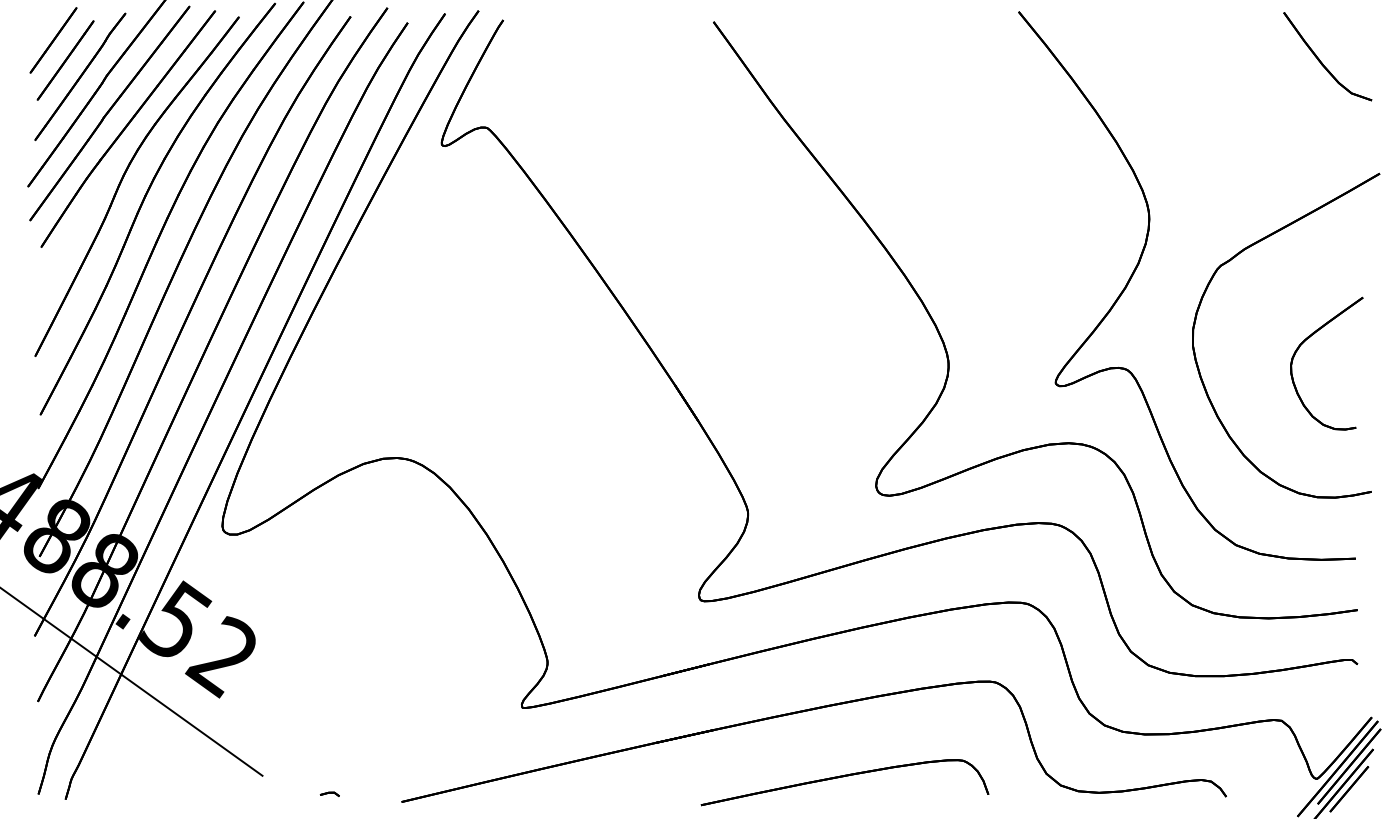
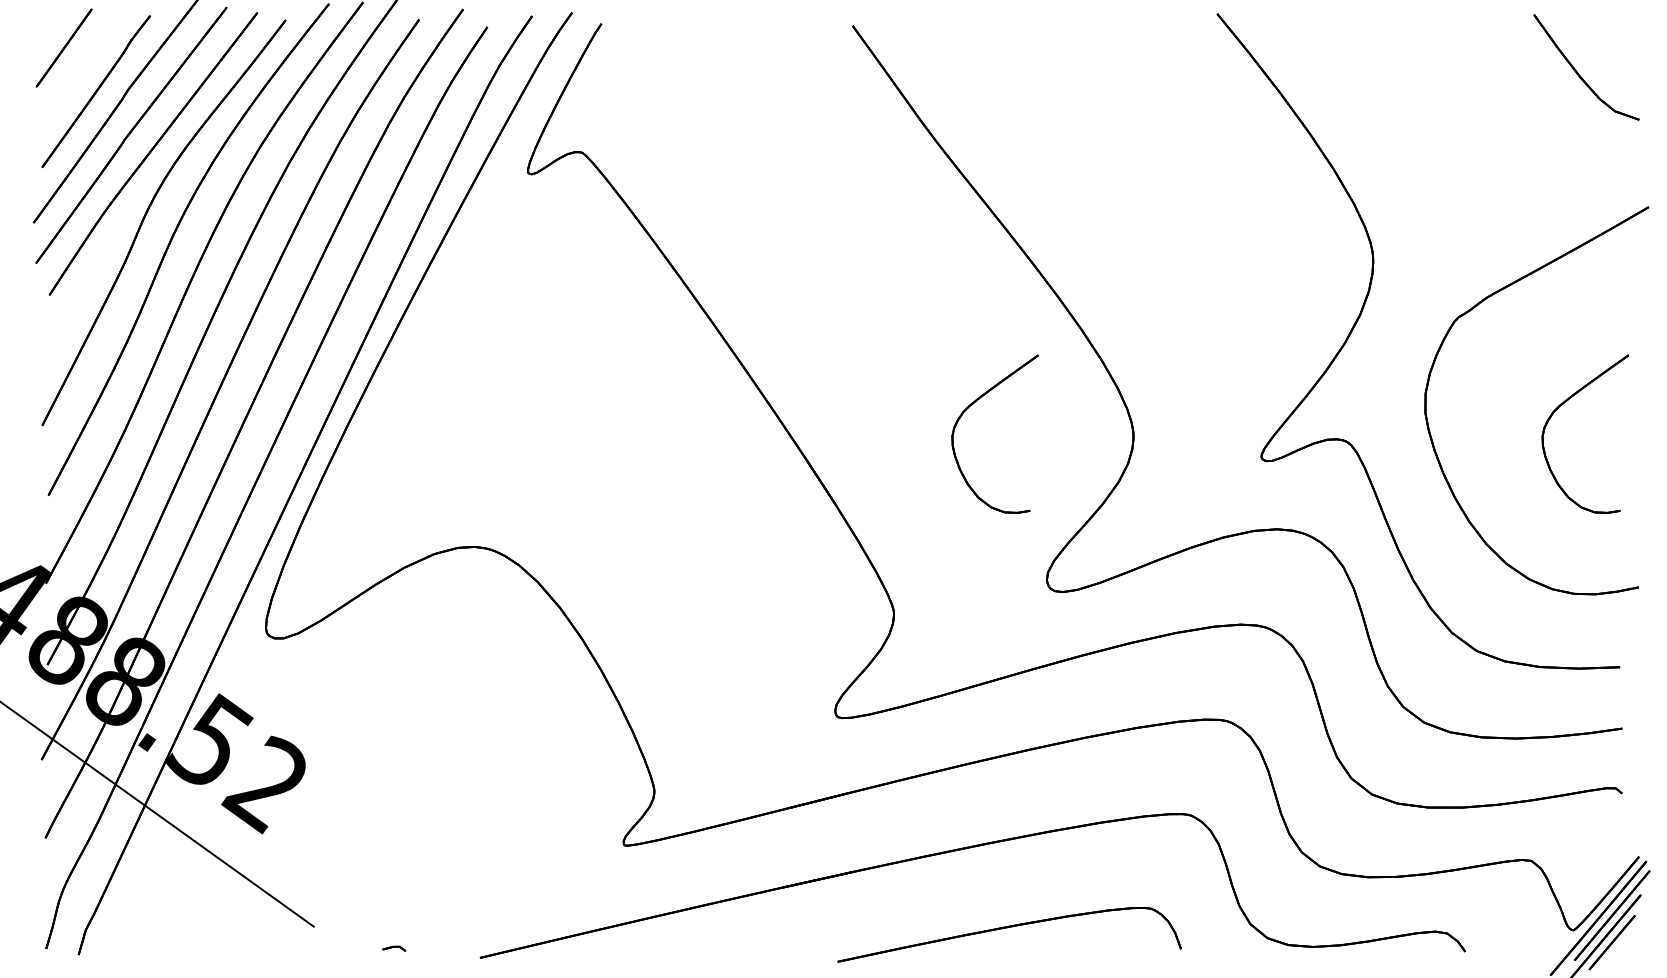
line: (65, 60) -> (78, 72), removed
part: (815, 338) -> (974, 404), added

